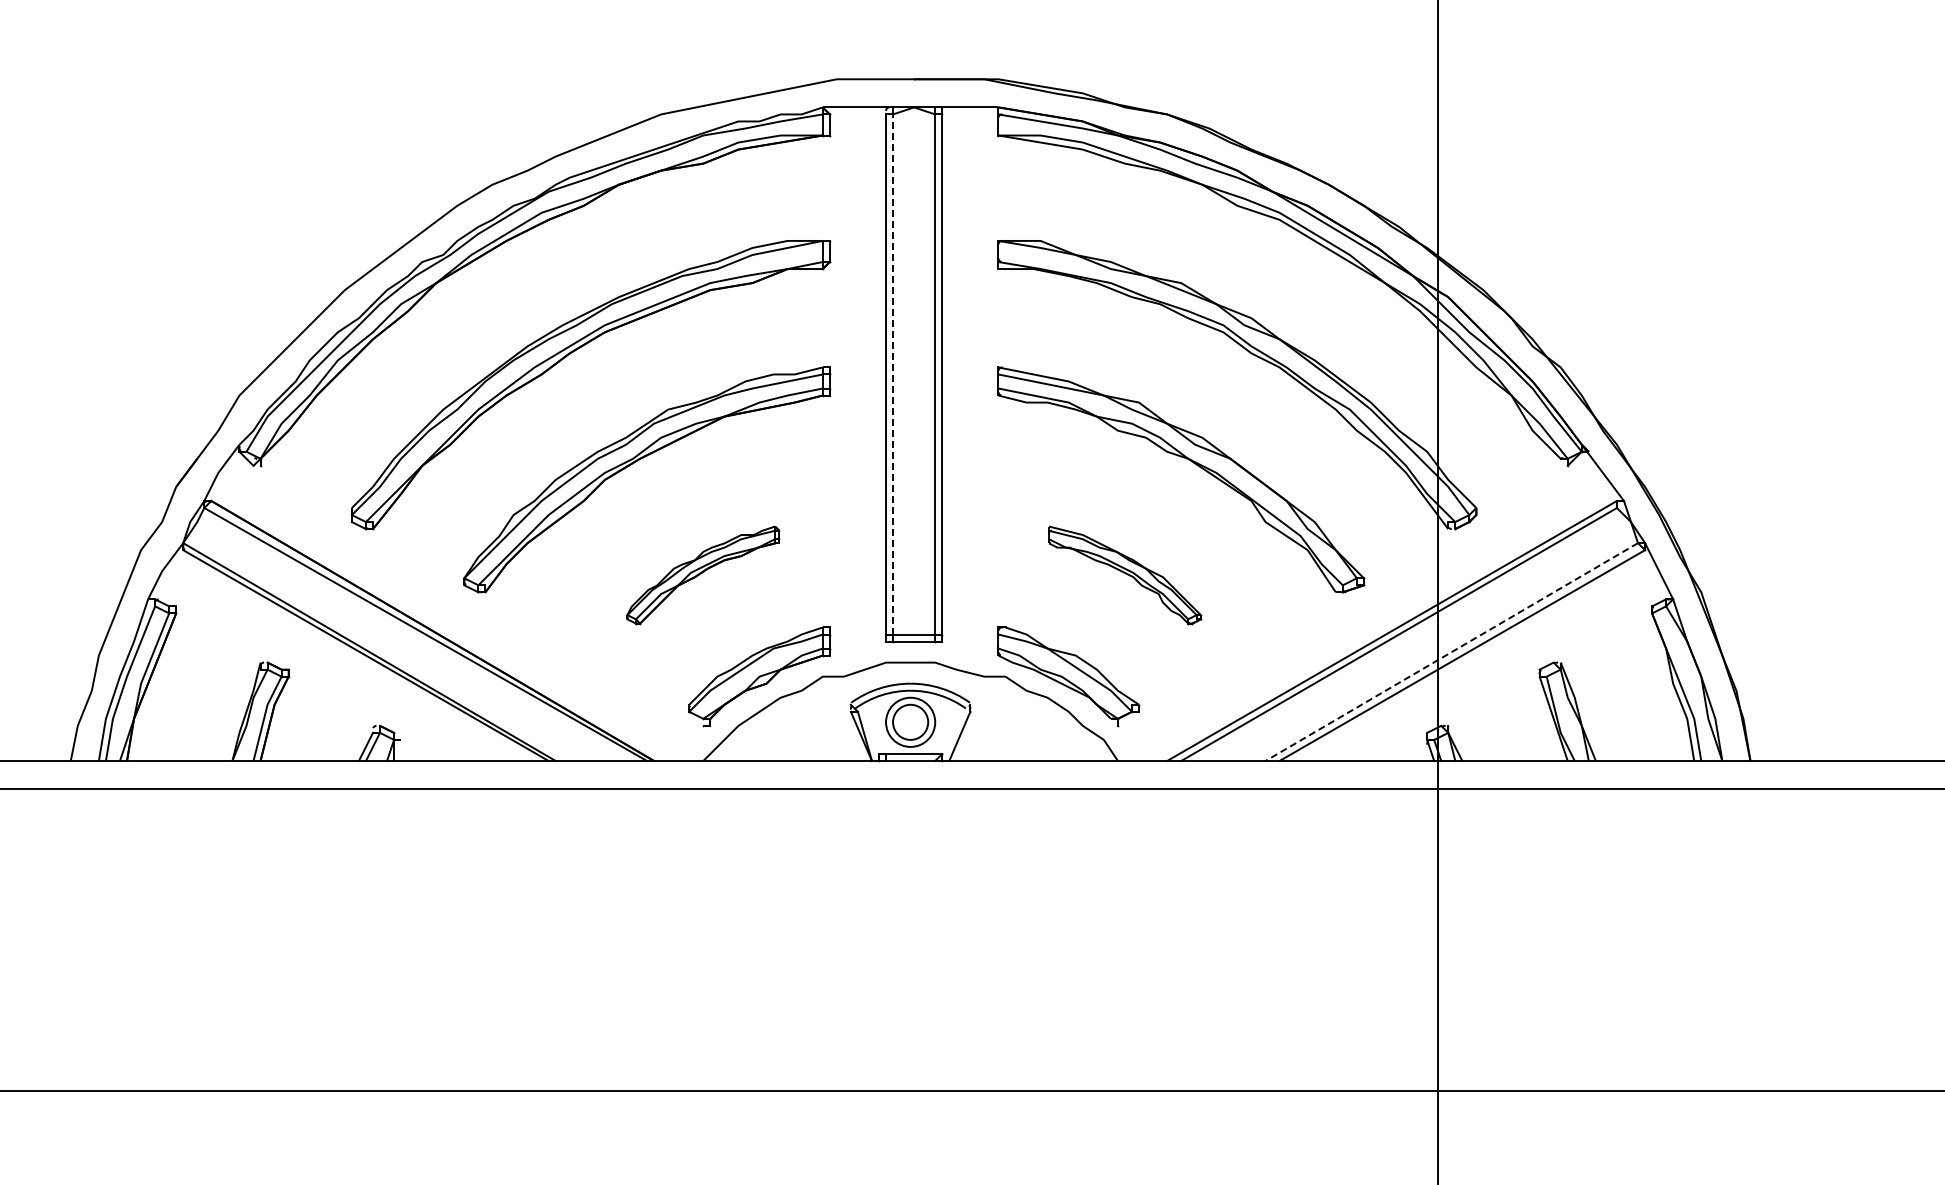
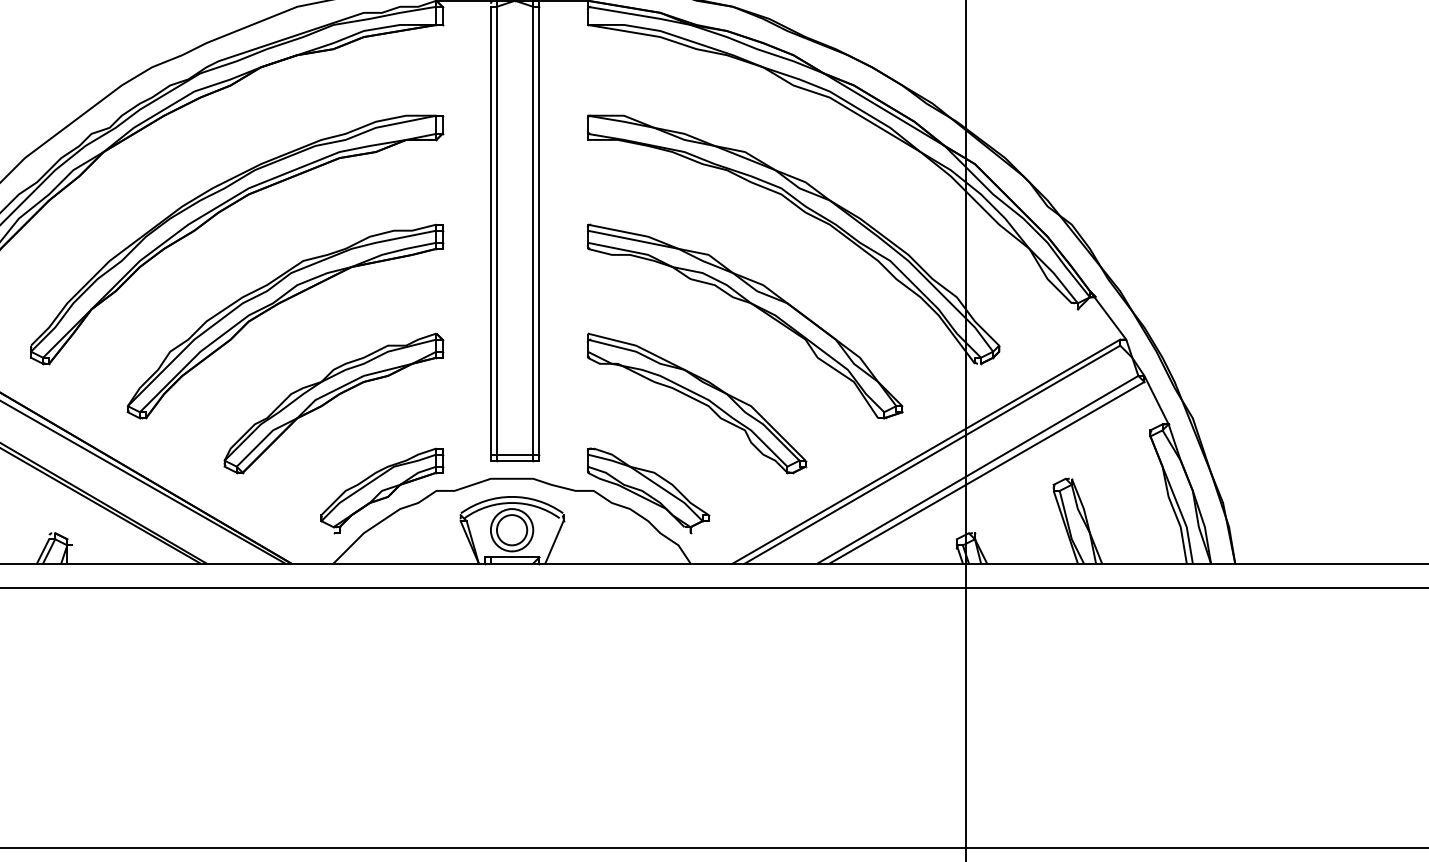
line: (893, 373) -> (497, 229), dashed -> solid
part: (703, 575) -> (333, 403), size x1.67
part: (1124, 575) -> (696, 403), size x1.67
line: (1451, 652) -> (977, 470), dashed -> solid

